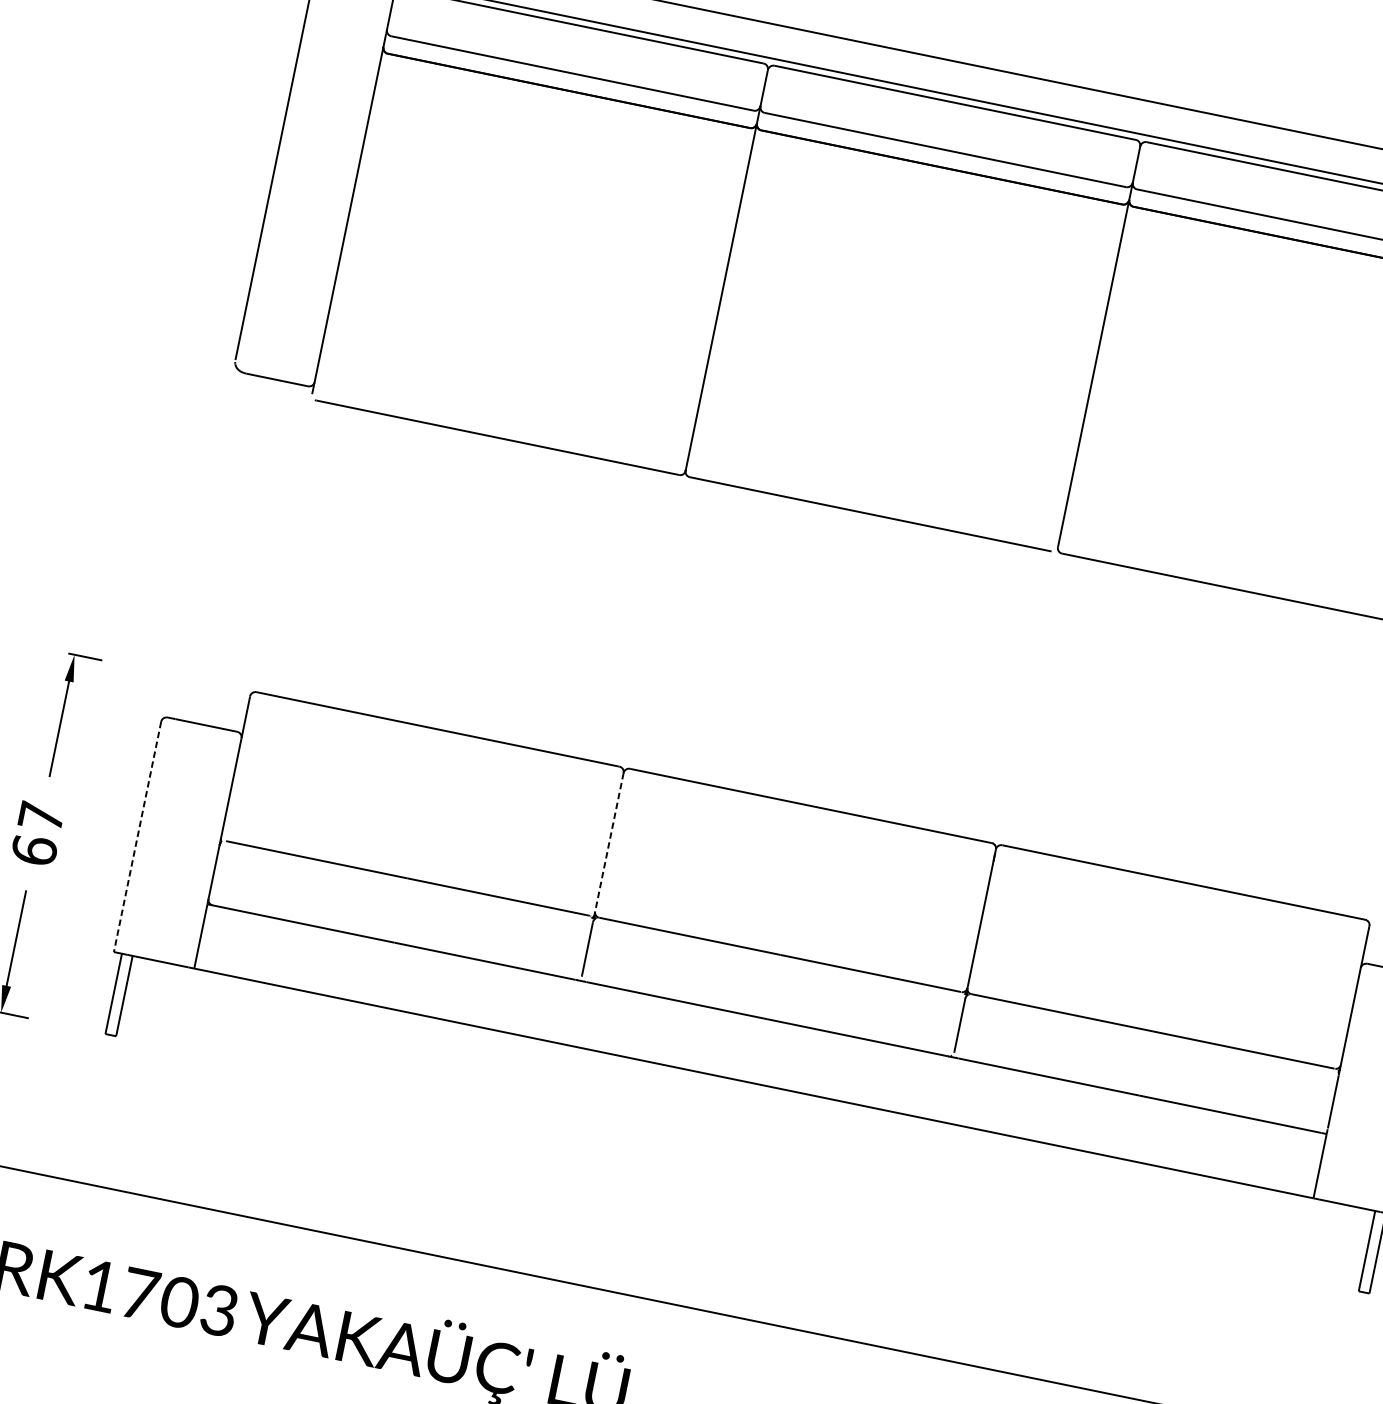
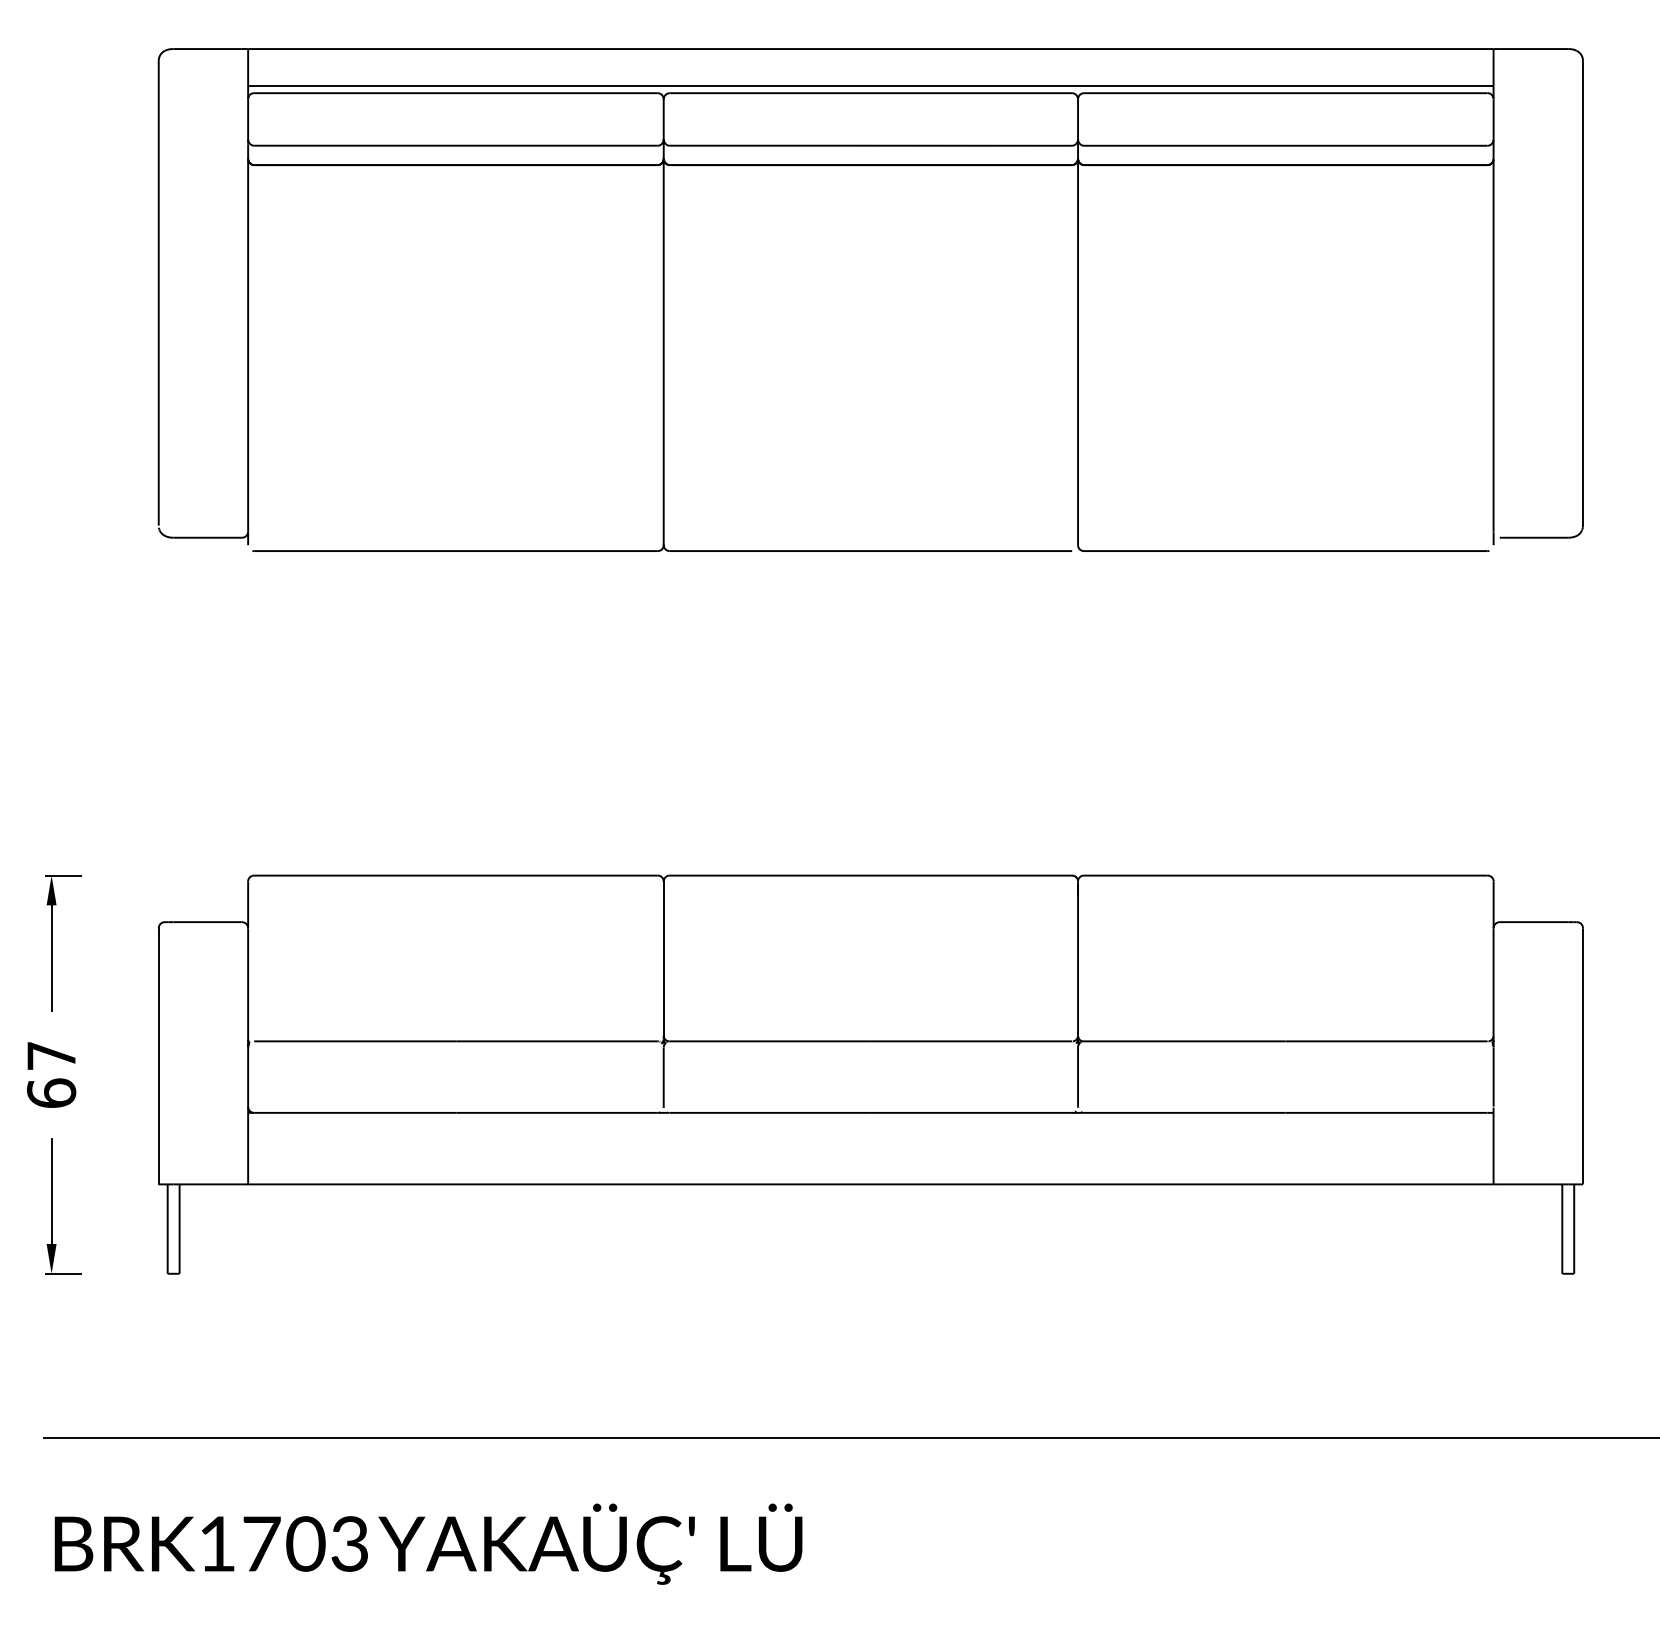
line: (137, 837) -> (158, 1056), dashed -> solid
line: (609, 843) -> (663, 959), dashed -> solid

